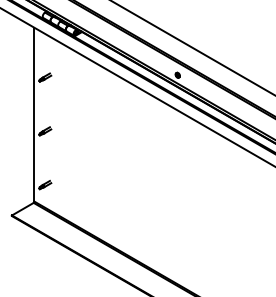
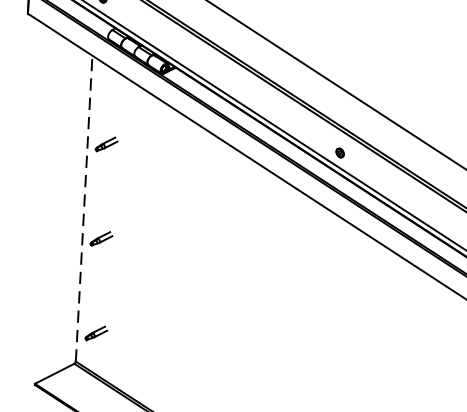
line: (34, 114) -> (84, 208), solid -> dashed

